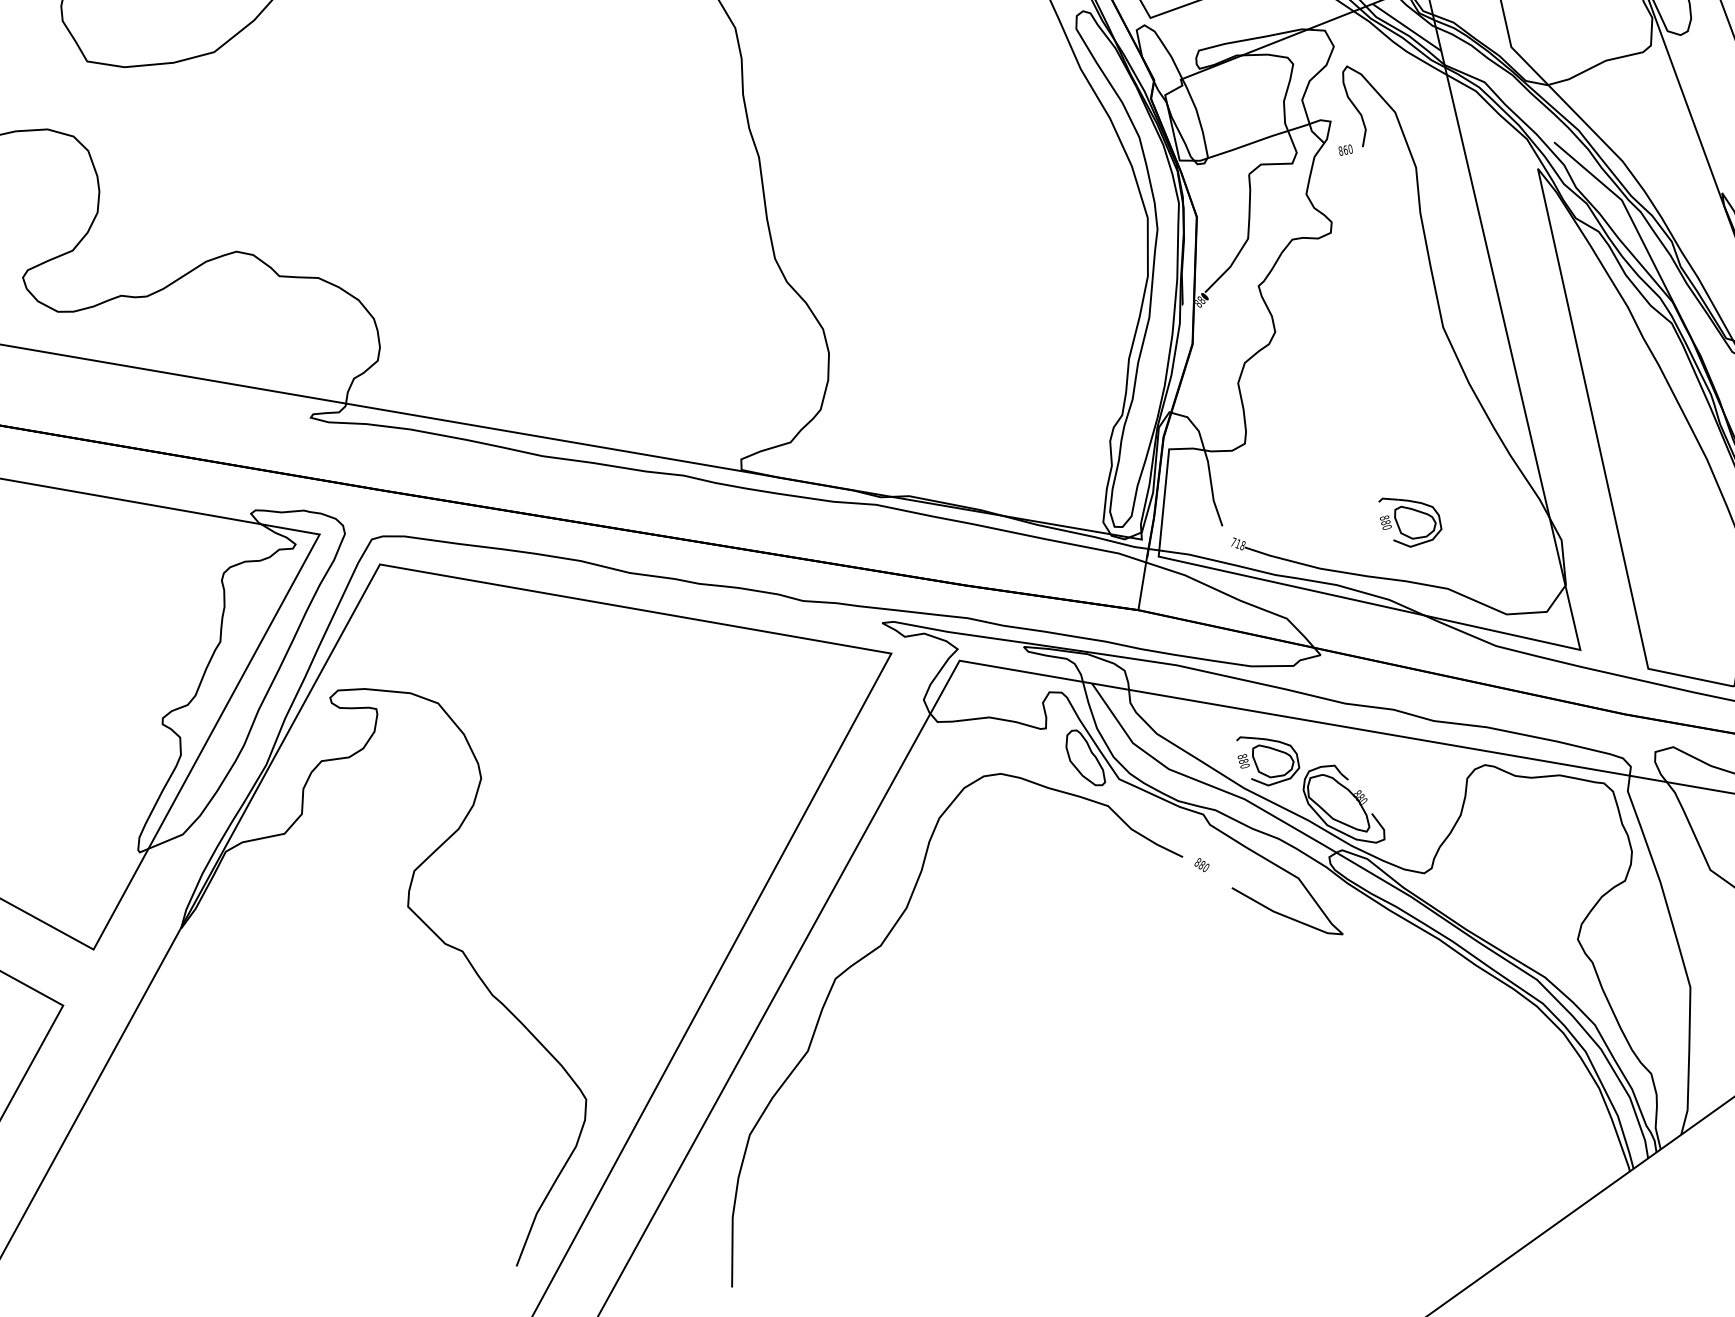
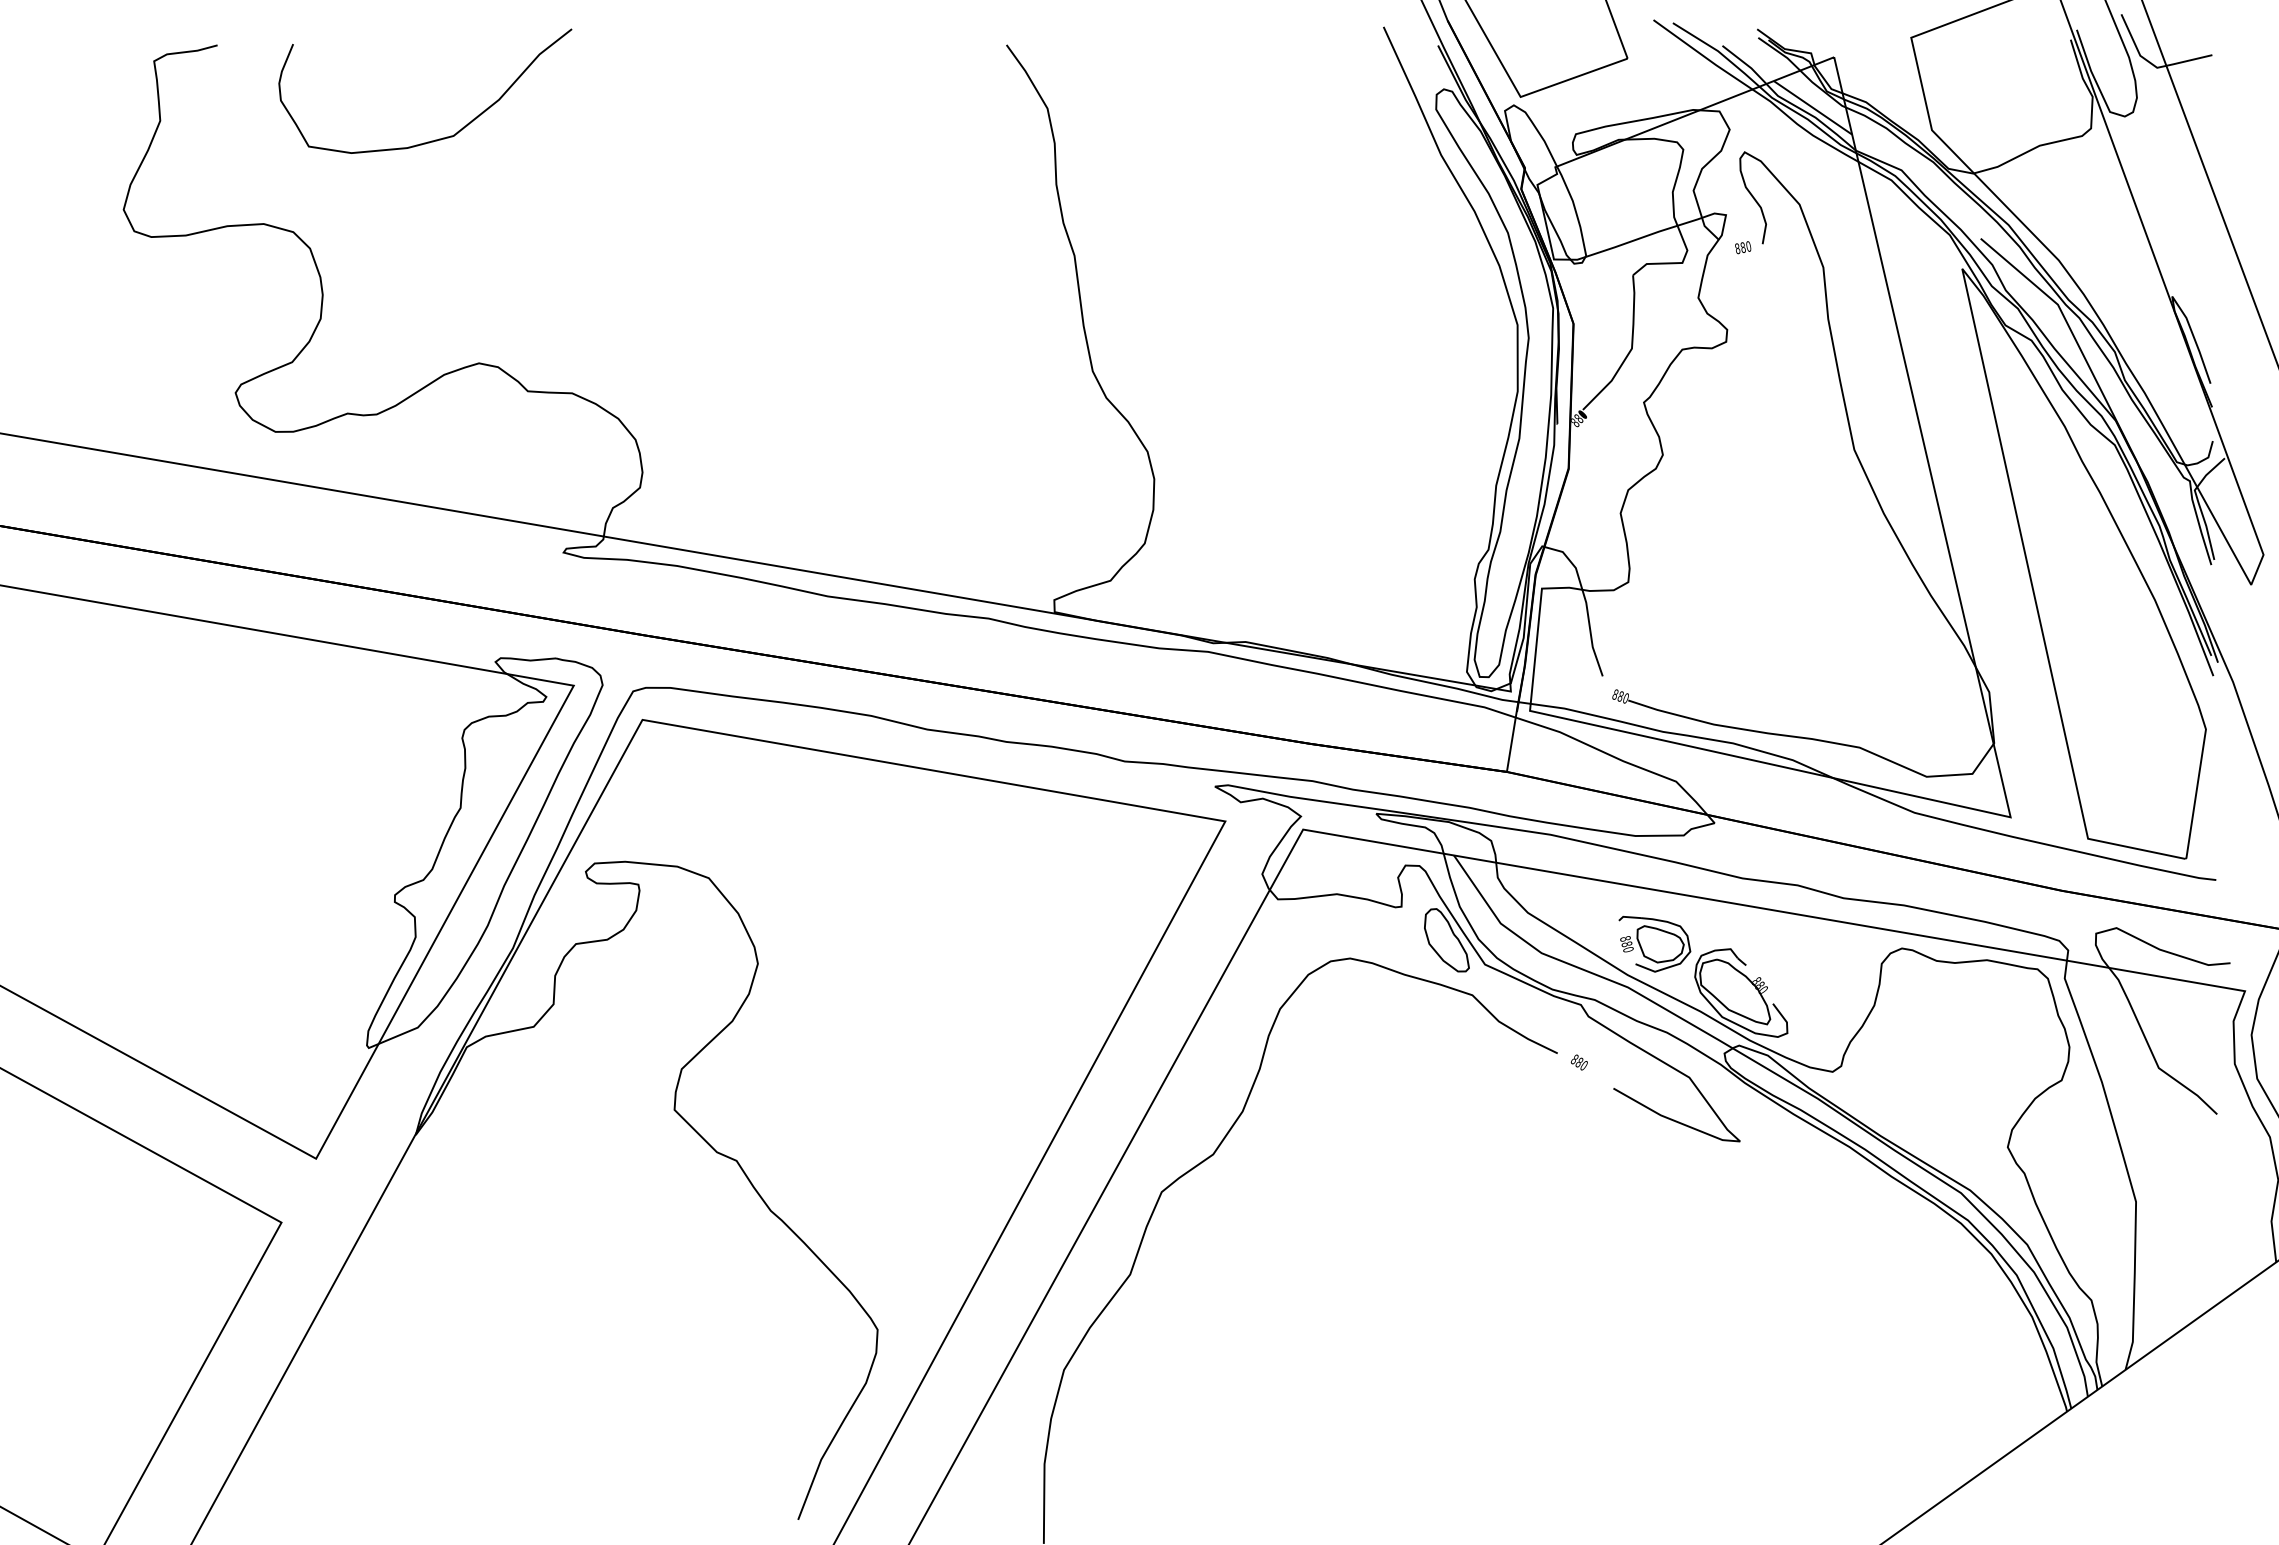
text: (1345, 150) -> (1742, 247), 860 -> 880
part: (1410, 522) -> (1816, 671), removed
text: (1238, 543) -> (1620, 696), 718 -> 880

